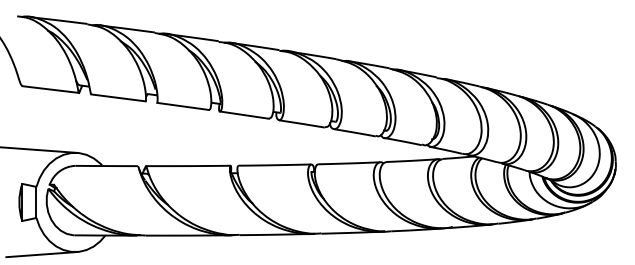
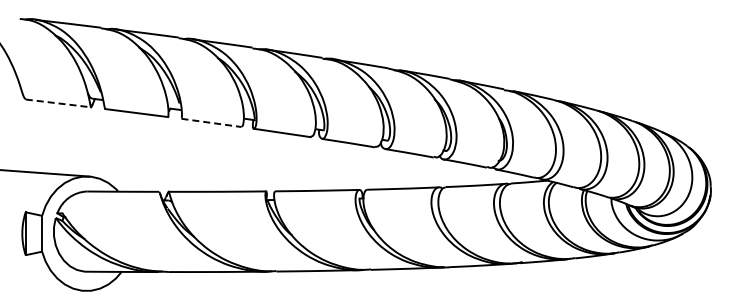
line: (50, 89) -> (58, 103), solid -> dashed
line: (183, 106) -> (211, 122), solid -> dashed
line: (42, 254) -> (48, 293), removed

